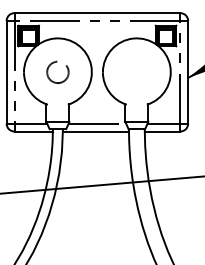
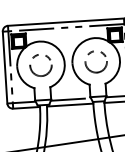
circle: (57, 72) -> (40, 65), size x1.43
circle: (136, 72) -> (95, 61), added

